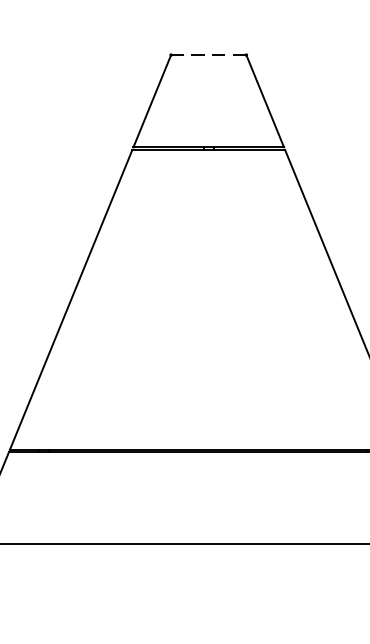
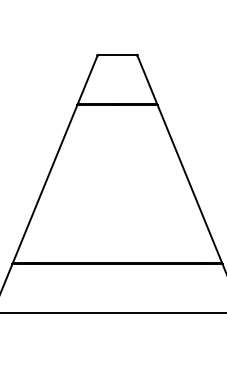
line: (208, 55) -> (117, 55), dashed -> solid

